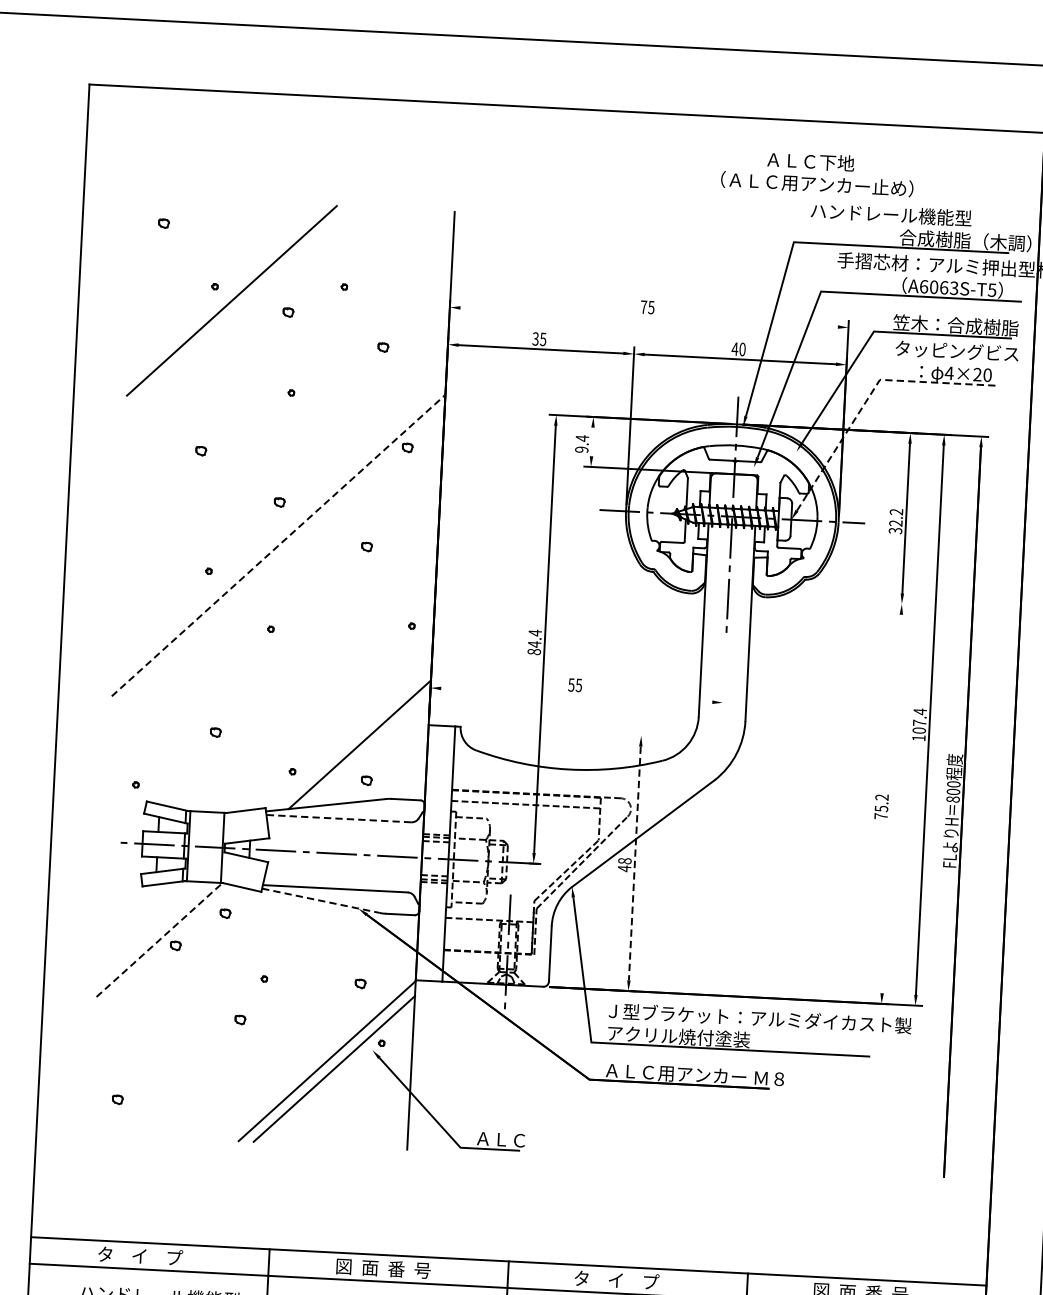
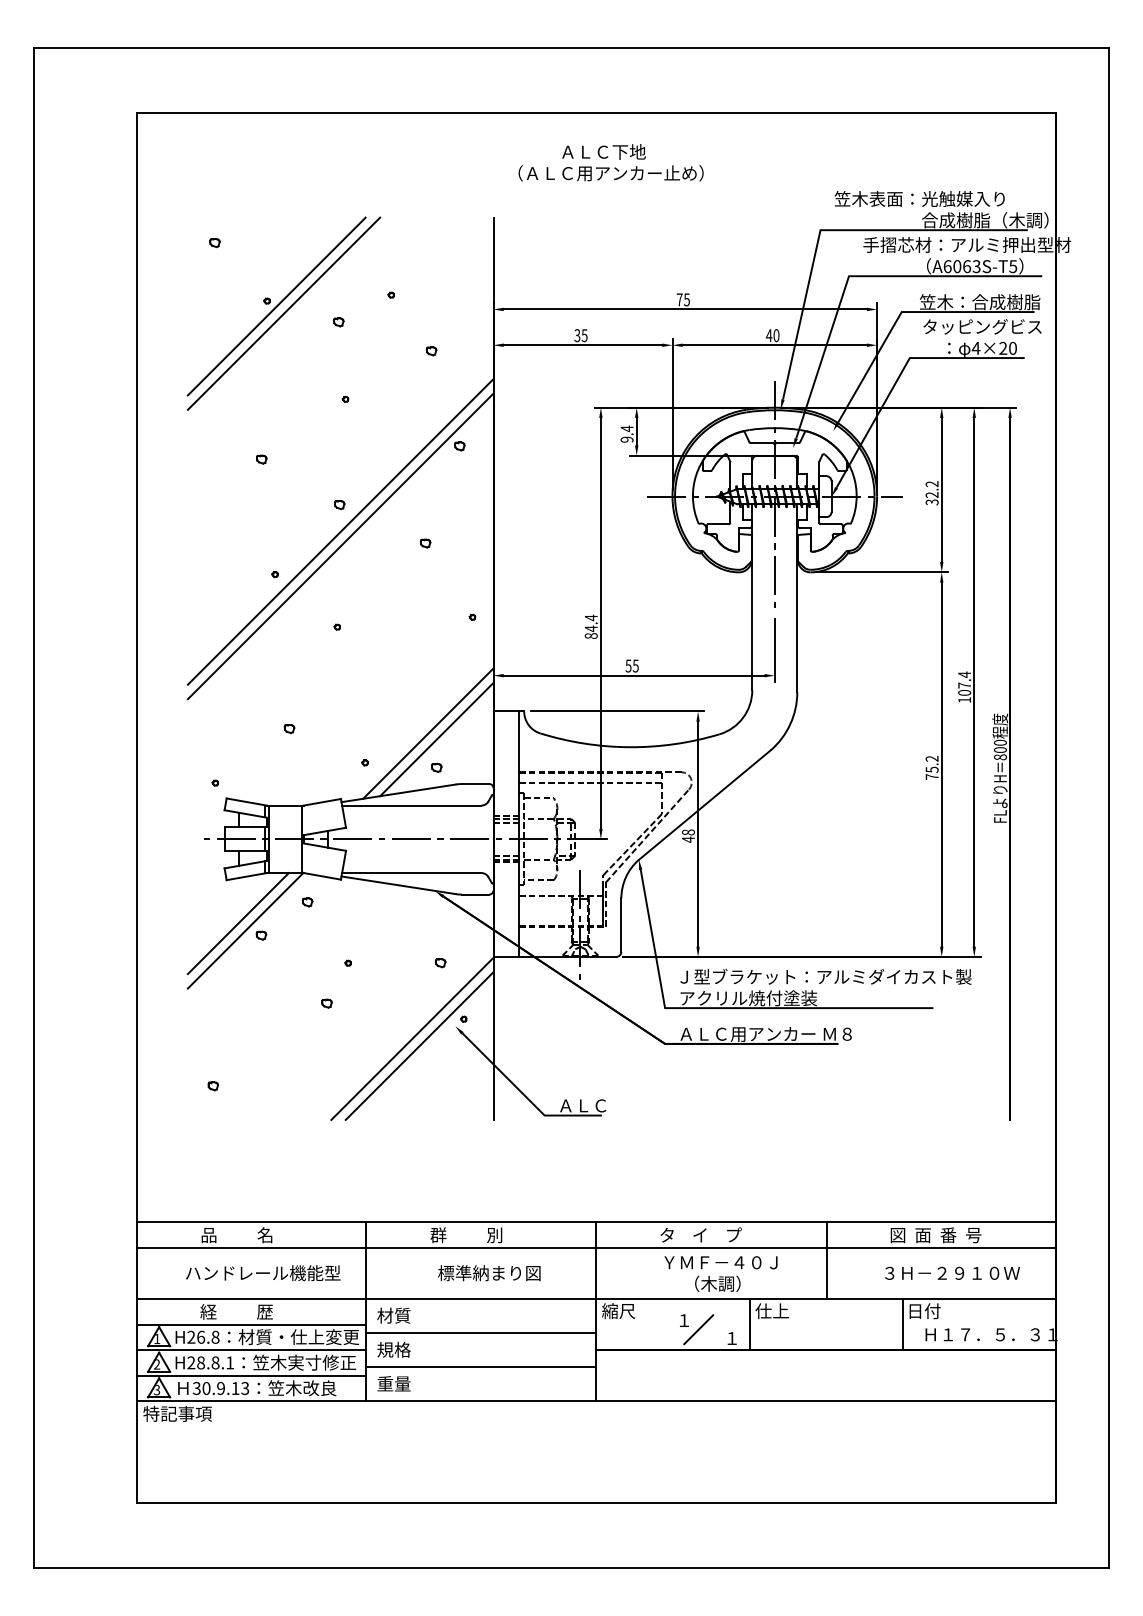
text: (817, 172) -> (610, 162), moved
text: (898, 214) -> (919, 198), ハンドレール機能型 -> 笠木表面：光触媒入り
line: (224, 292) -> (276, 306), added
line: (648, 317) -> (684, 309), added
line: (870, 393) -> (901, 371), dashed -> solid
line: (592, 441) -> (636, 431), added
line: (279, 530) -> (340, 531), added
line: (279, 545) -> (341, 546), dashed -> solid
line: (840, 601) -> (882, 572), added
line: (723, 676) -> (774, 650), added
line: (576, 695) -> (633, 675), added
line: (557, 731) -> (617, 711), added
line: (368, 751) -> (436, 739), added
line: (891, 803) -> (941, 764), added
line: (338, 818) -> (411, 805), dashed -> solid
line: (635, 863) -> (698, 834), dashed -> solid
line: (320, 901) -> (398, 885), dashed -> solid
line: (151, 932) -> (237, 923), added
line: (159, 939) -> (245, 930), dashed -> solid
text: (140, 1256) -> (242, 1235), タ    イ    プ -> 品          名
text: (382, 1268) -> (475, 1235), 図  面  番  号 -> 群          別

